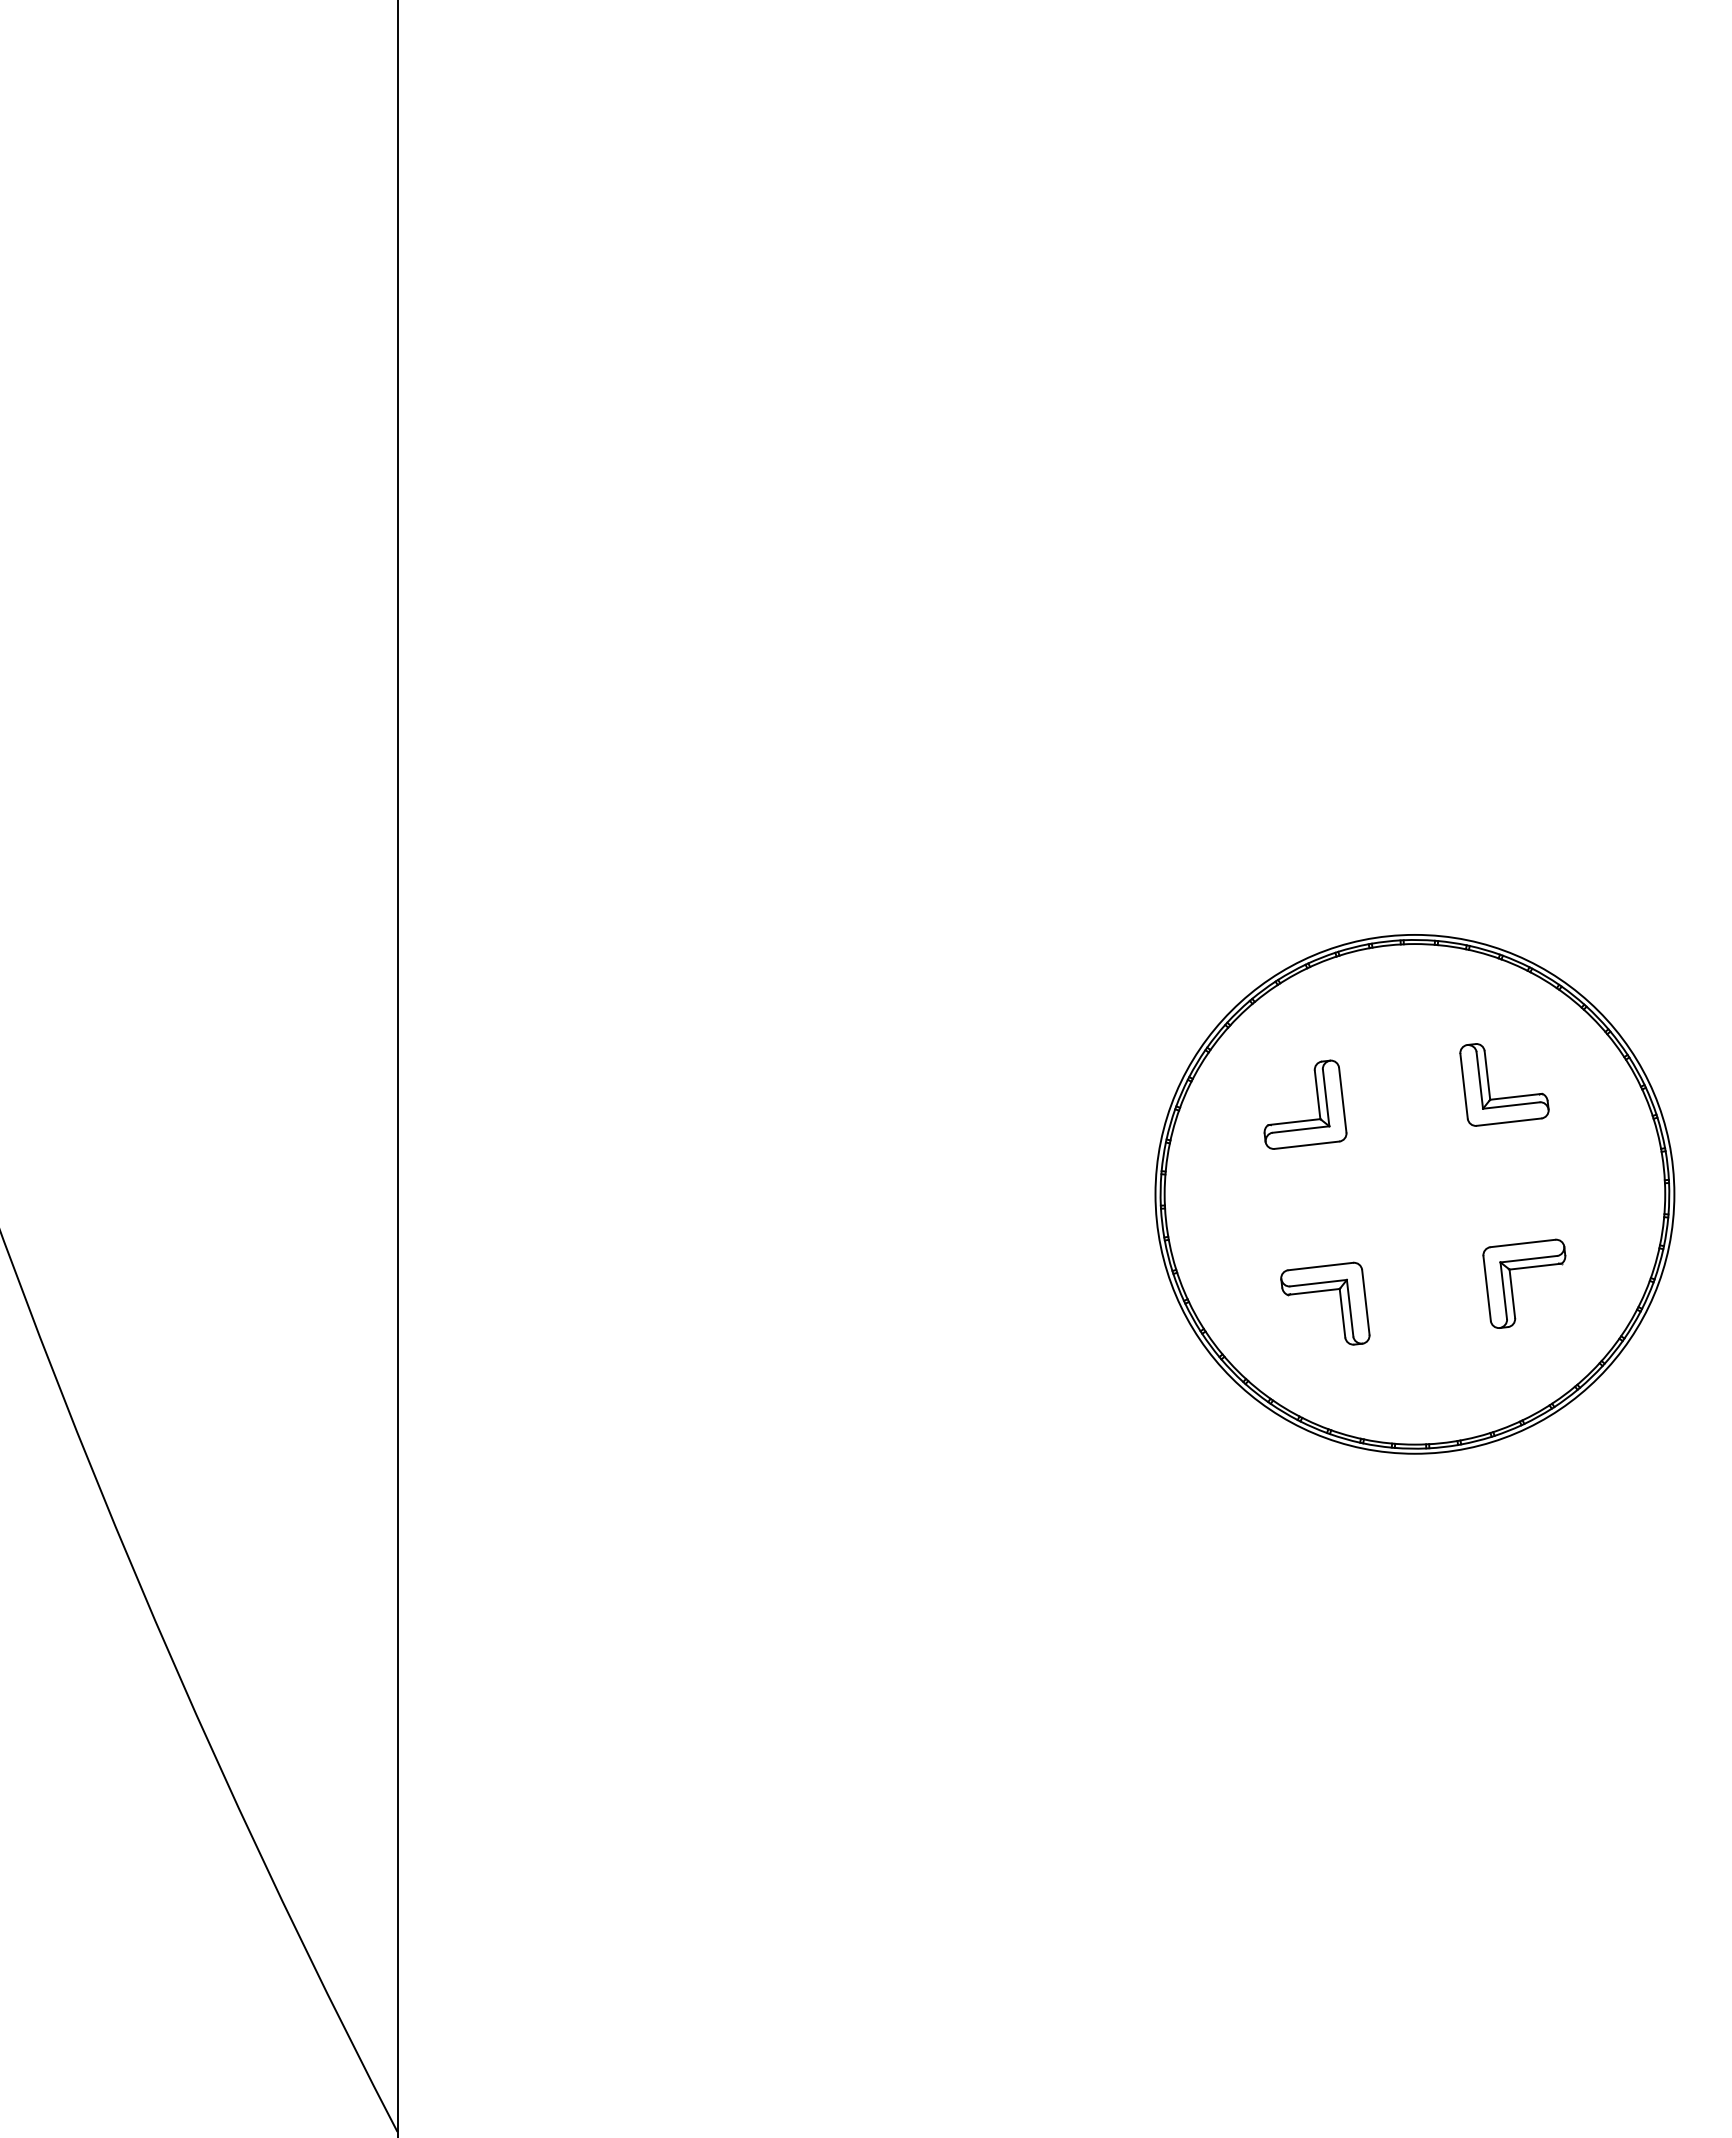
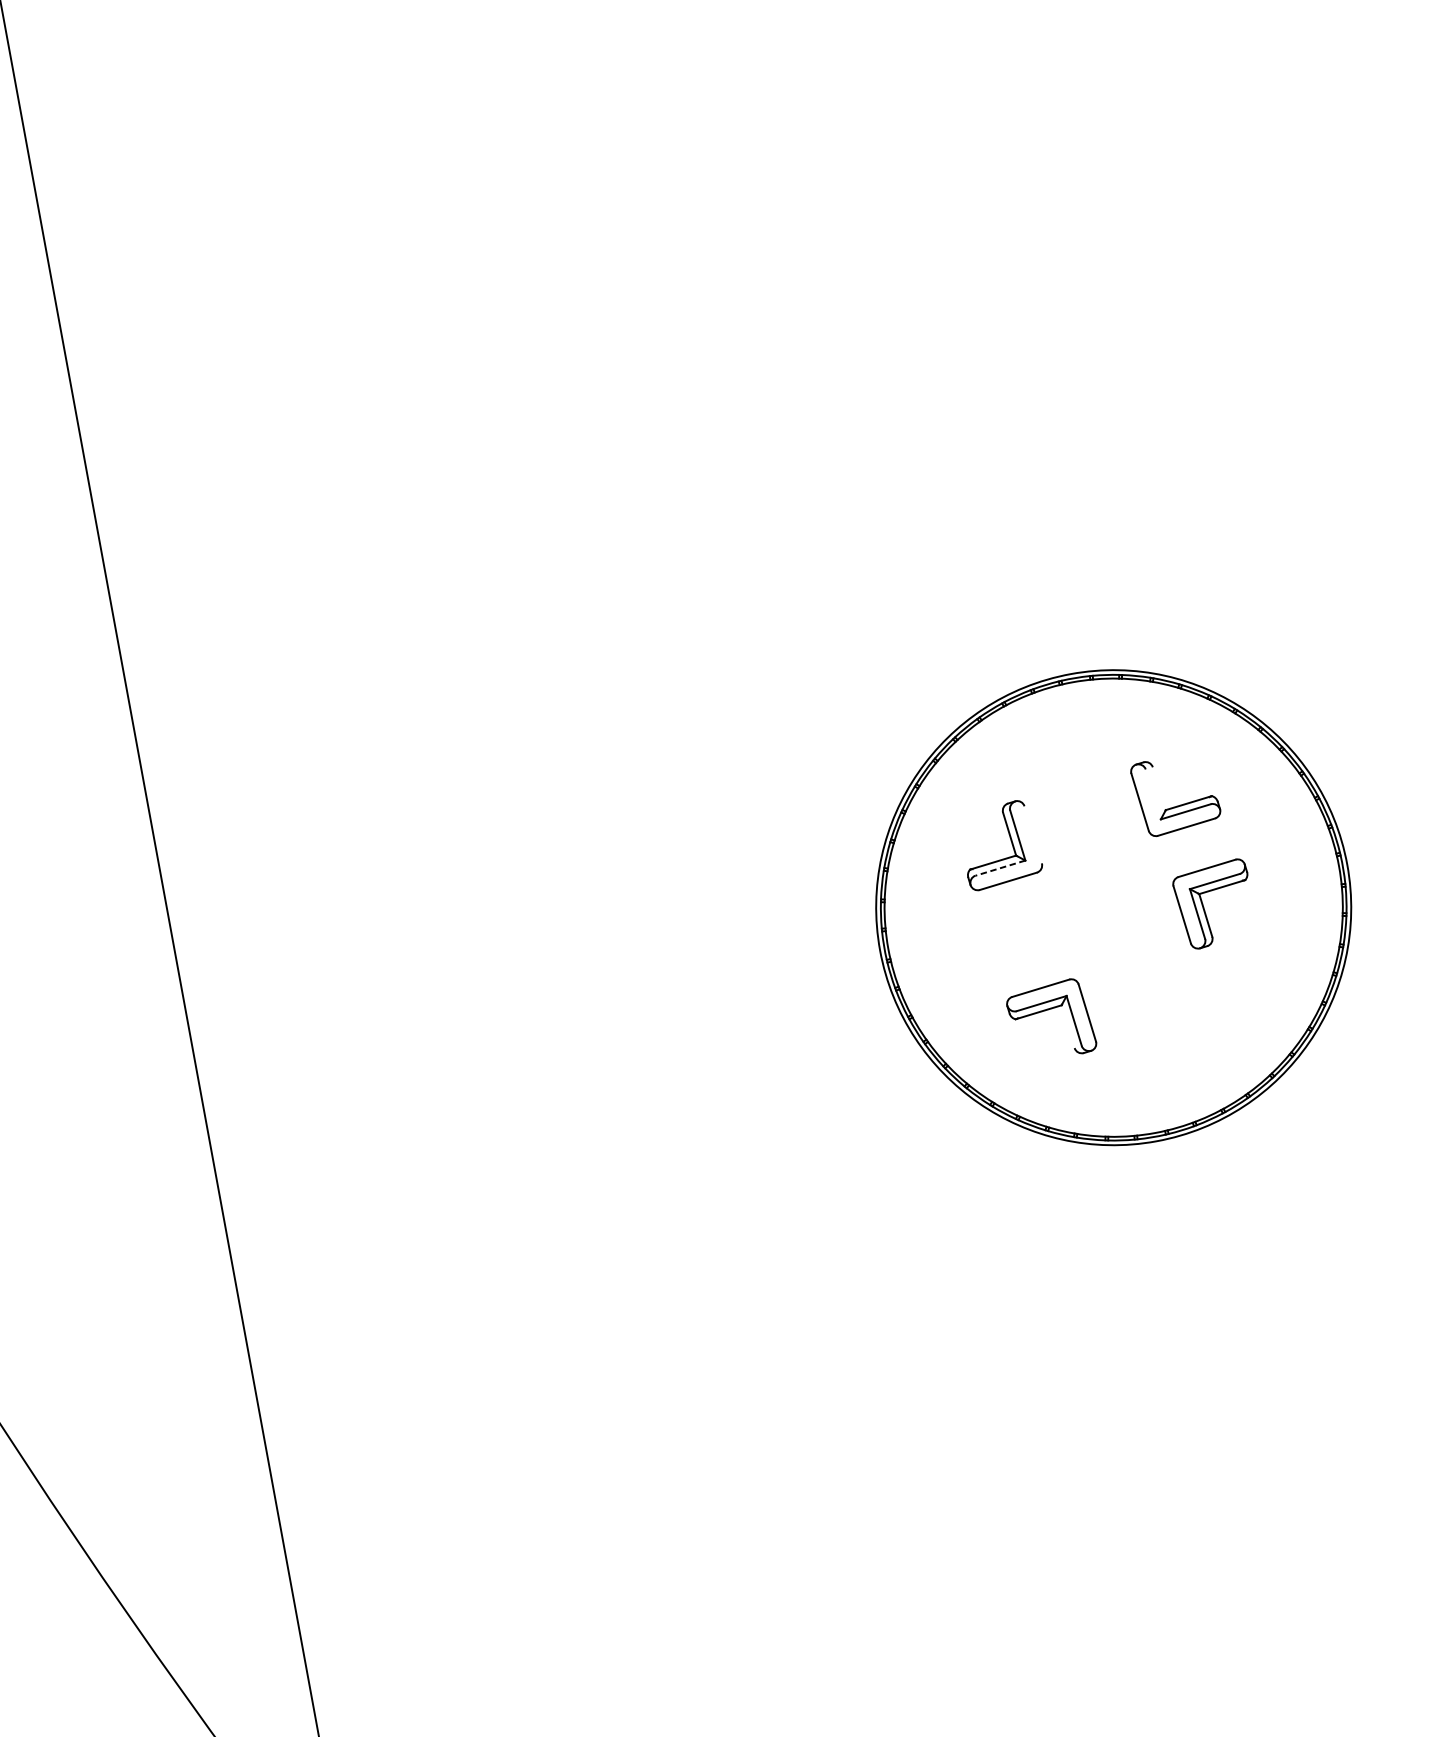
line: (1487, 1075) -> (1159, 788), removed
line: (1479, 1080) -> (1153, 794), removed
line: (1342, 1099) -> (1032, 834), removed
line: (1300, 1129) -> (999, 868), solid -> dashed
part: (1512, 1283) -> (1204, 906), moved
line: (1342, 1312) -> (1068, 1026), removed

